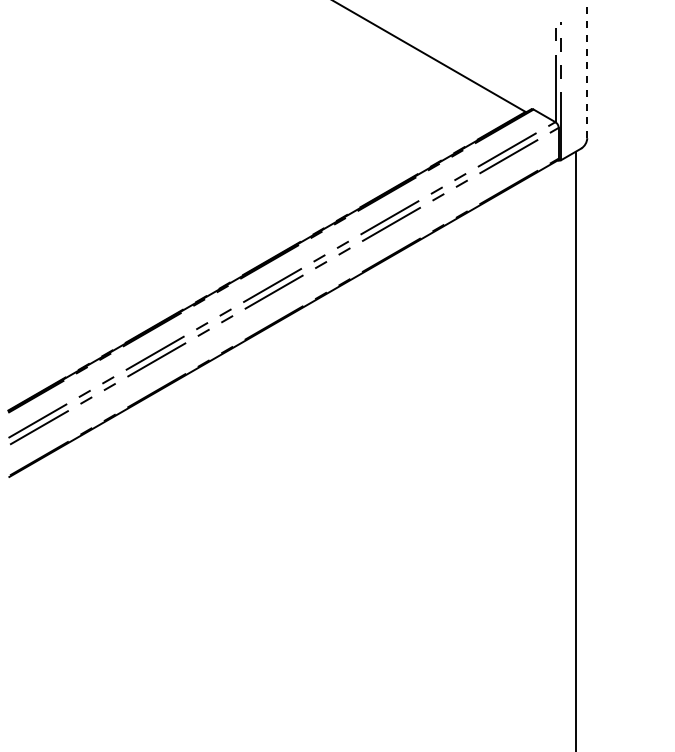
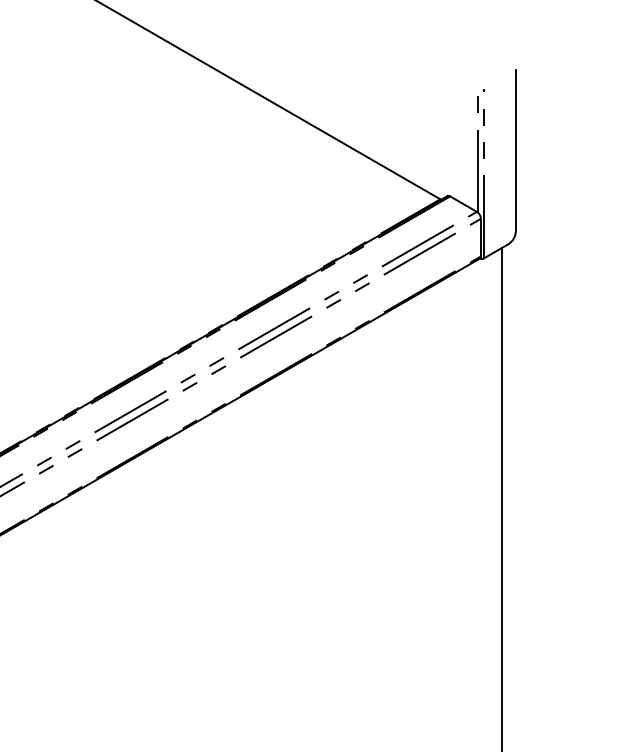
line: (587, 72) -> (516, 151), dashed -> solid

